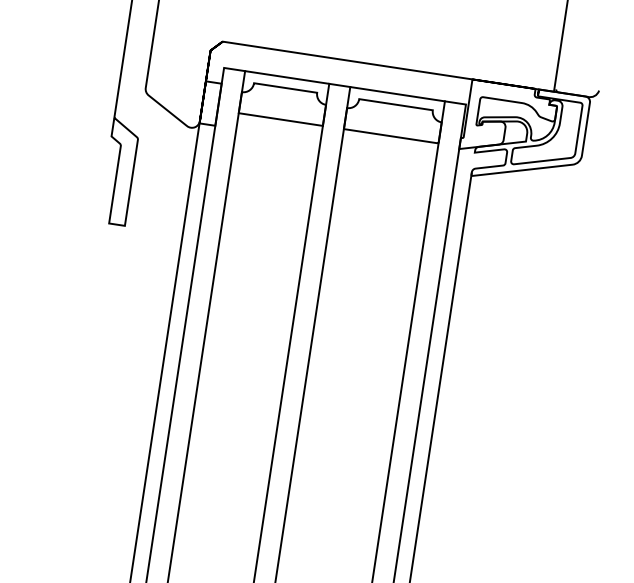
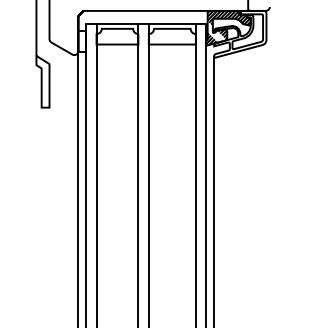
hatch: (509, 119) -> (228, 27), added

